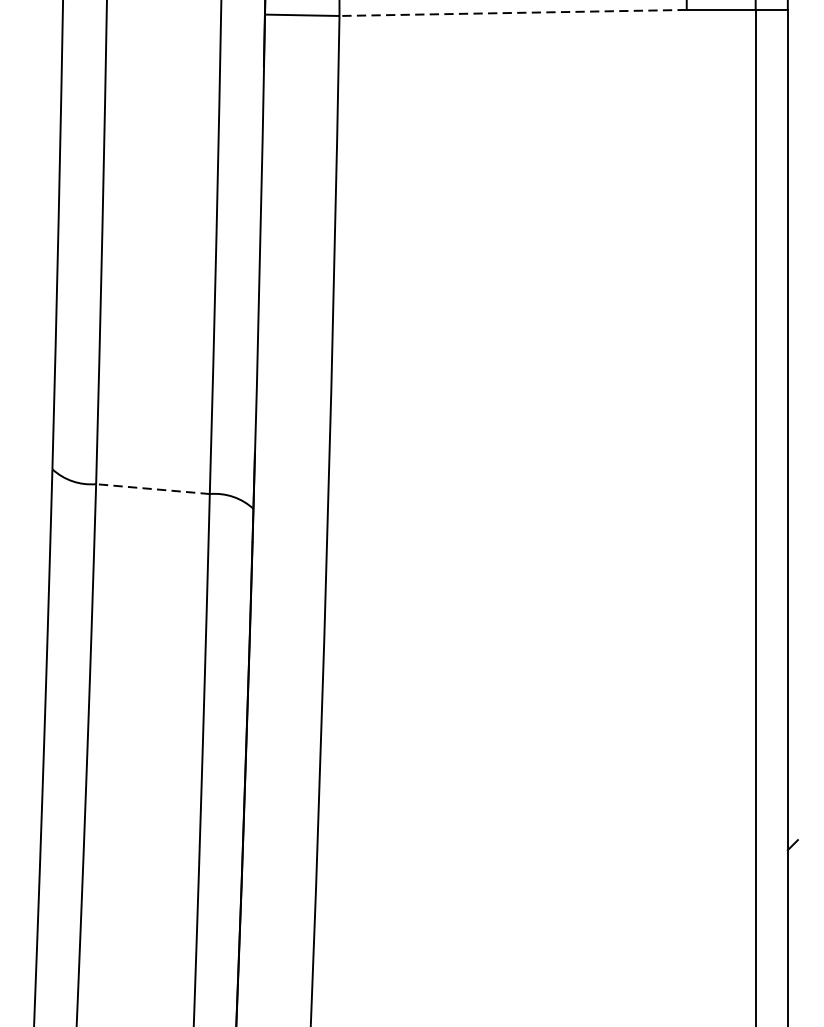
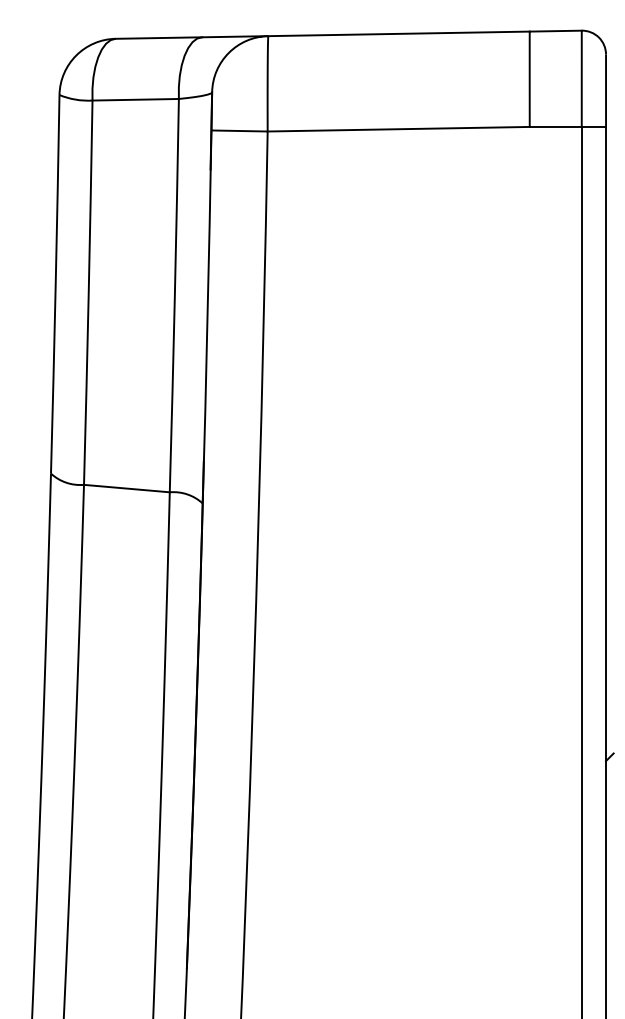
line: (512, 13) -> (398, 129), dashed -> solid
line: (152, 489) -> (126, 488), dashed -> solid

